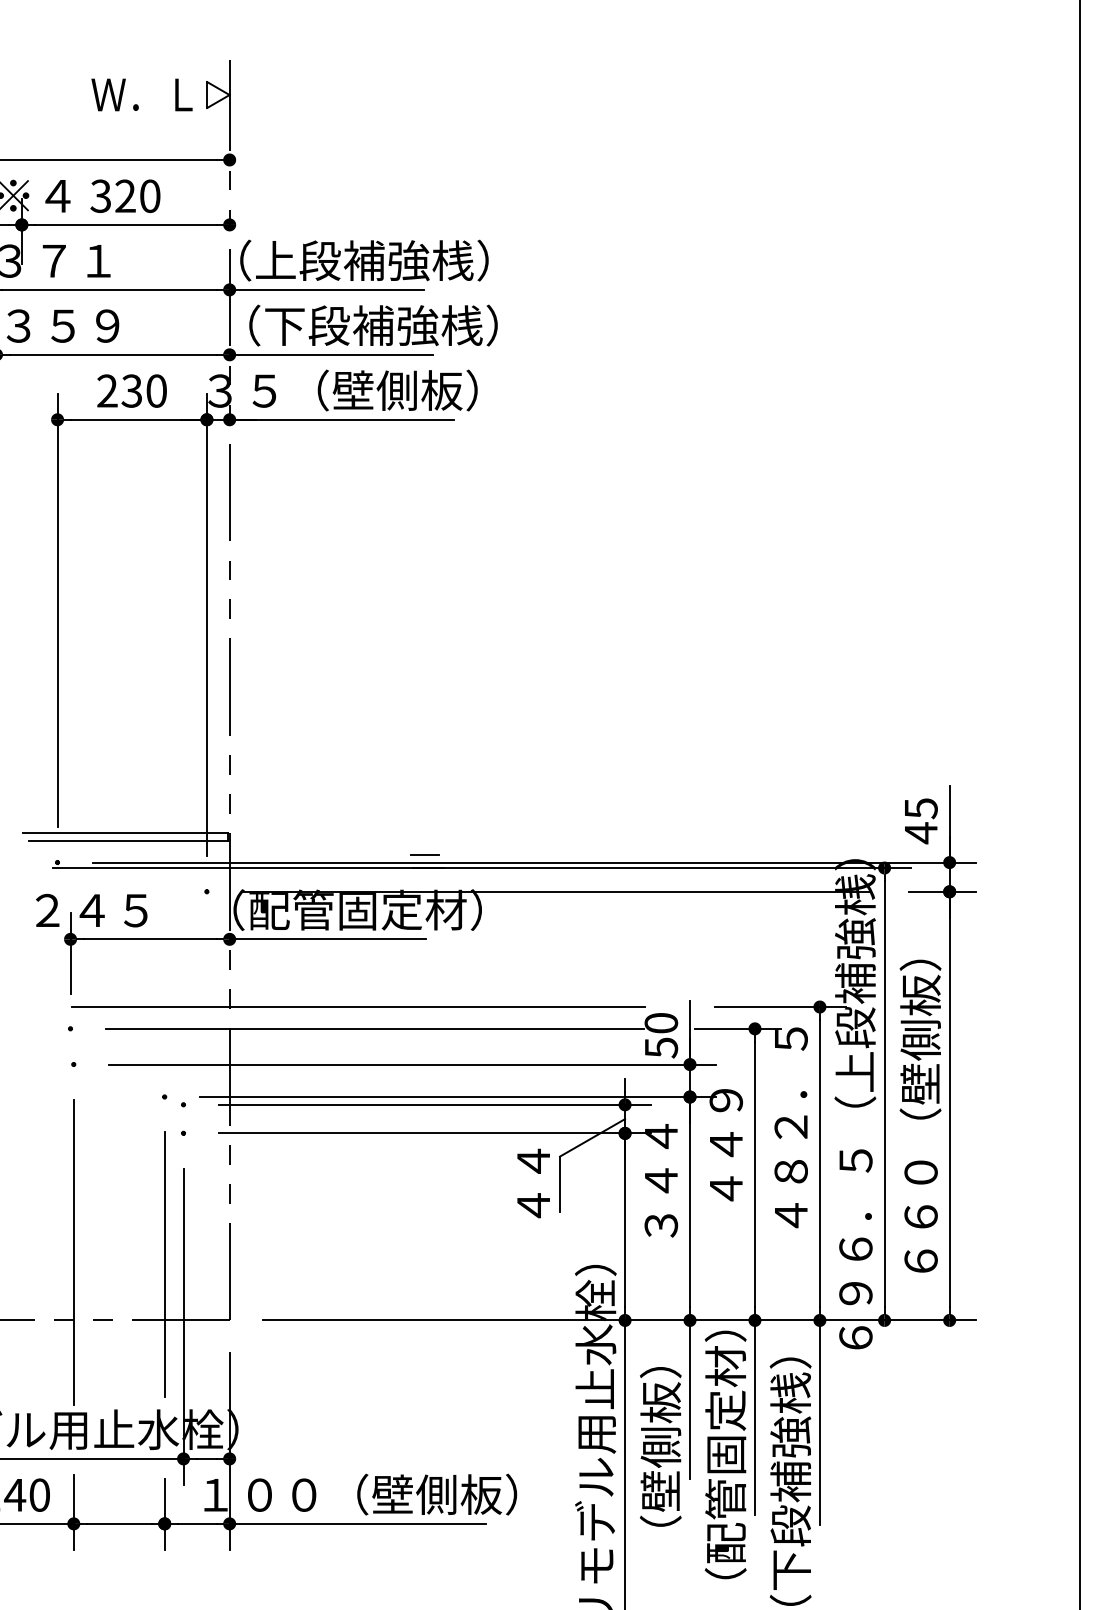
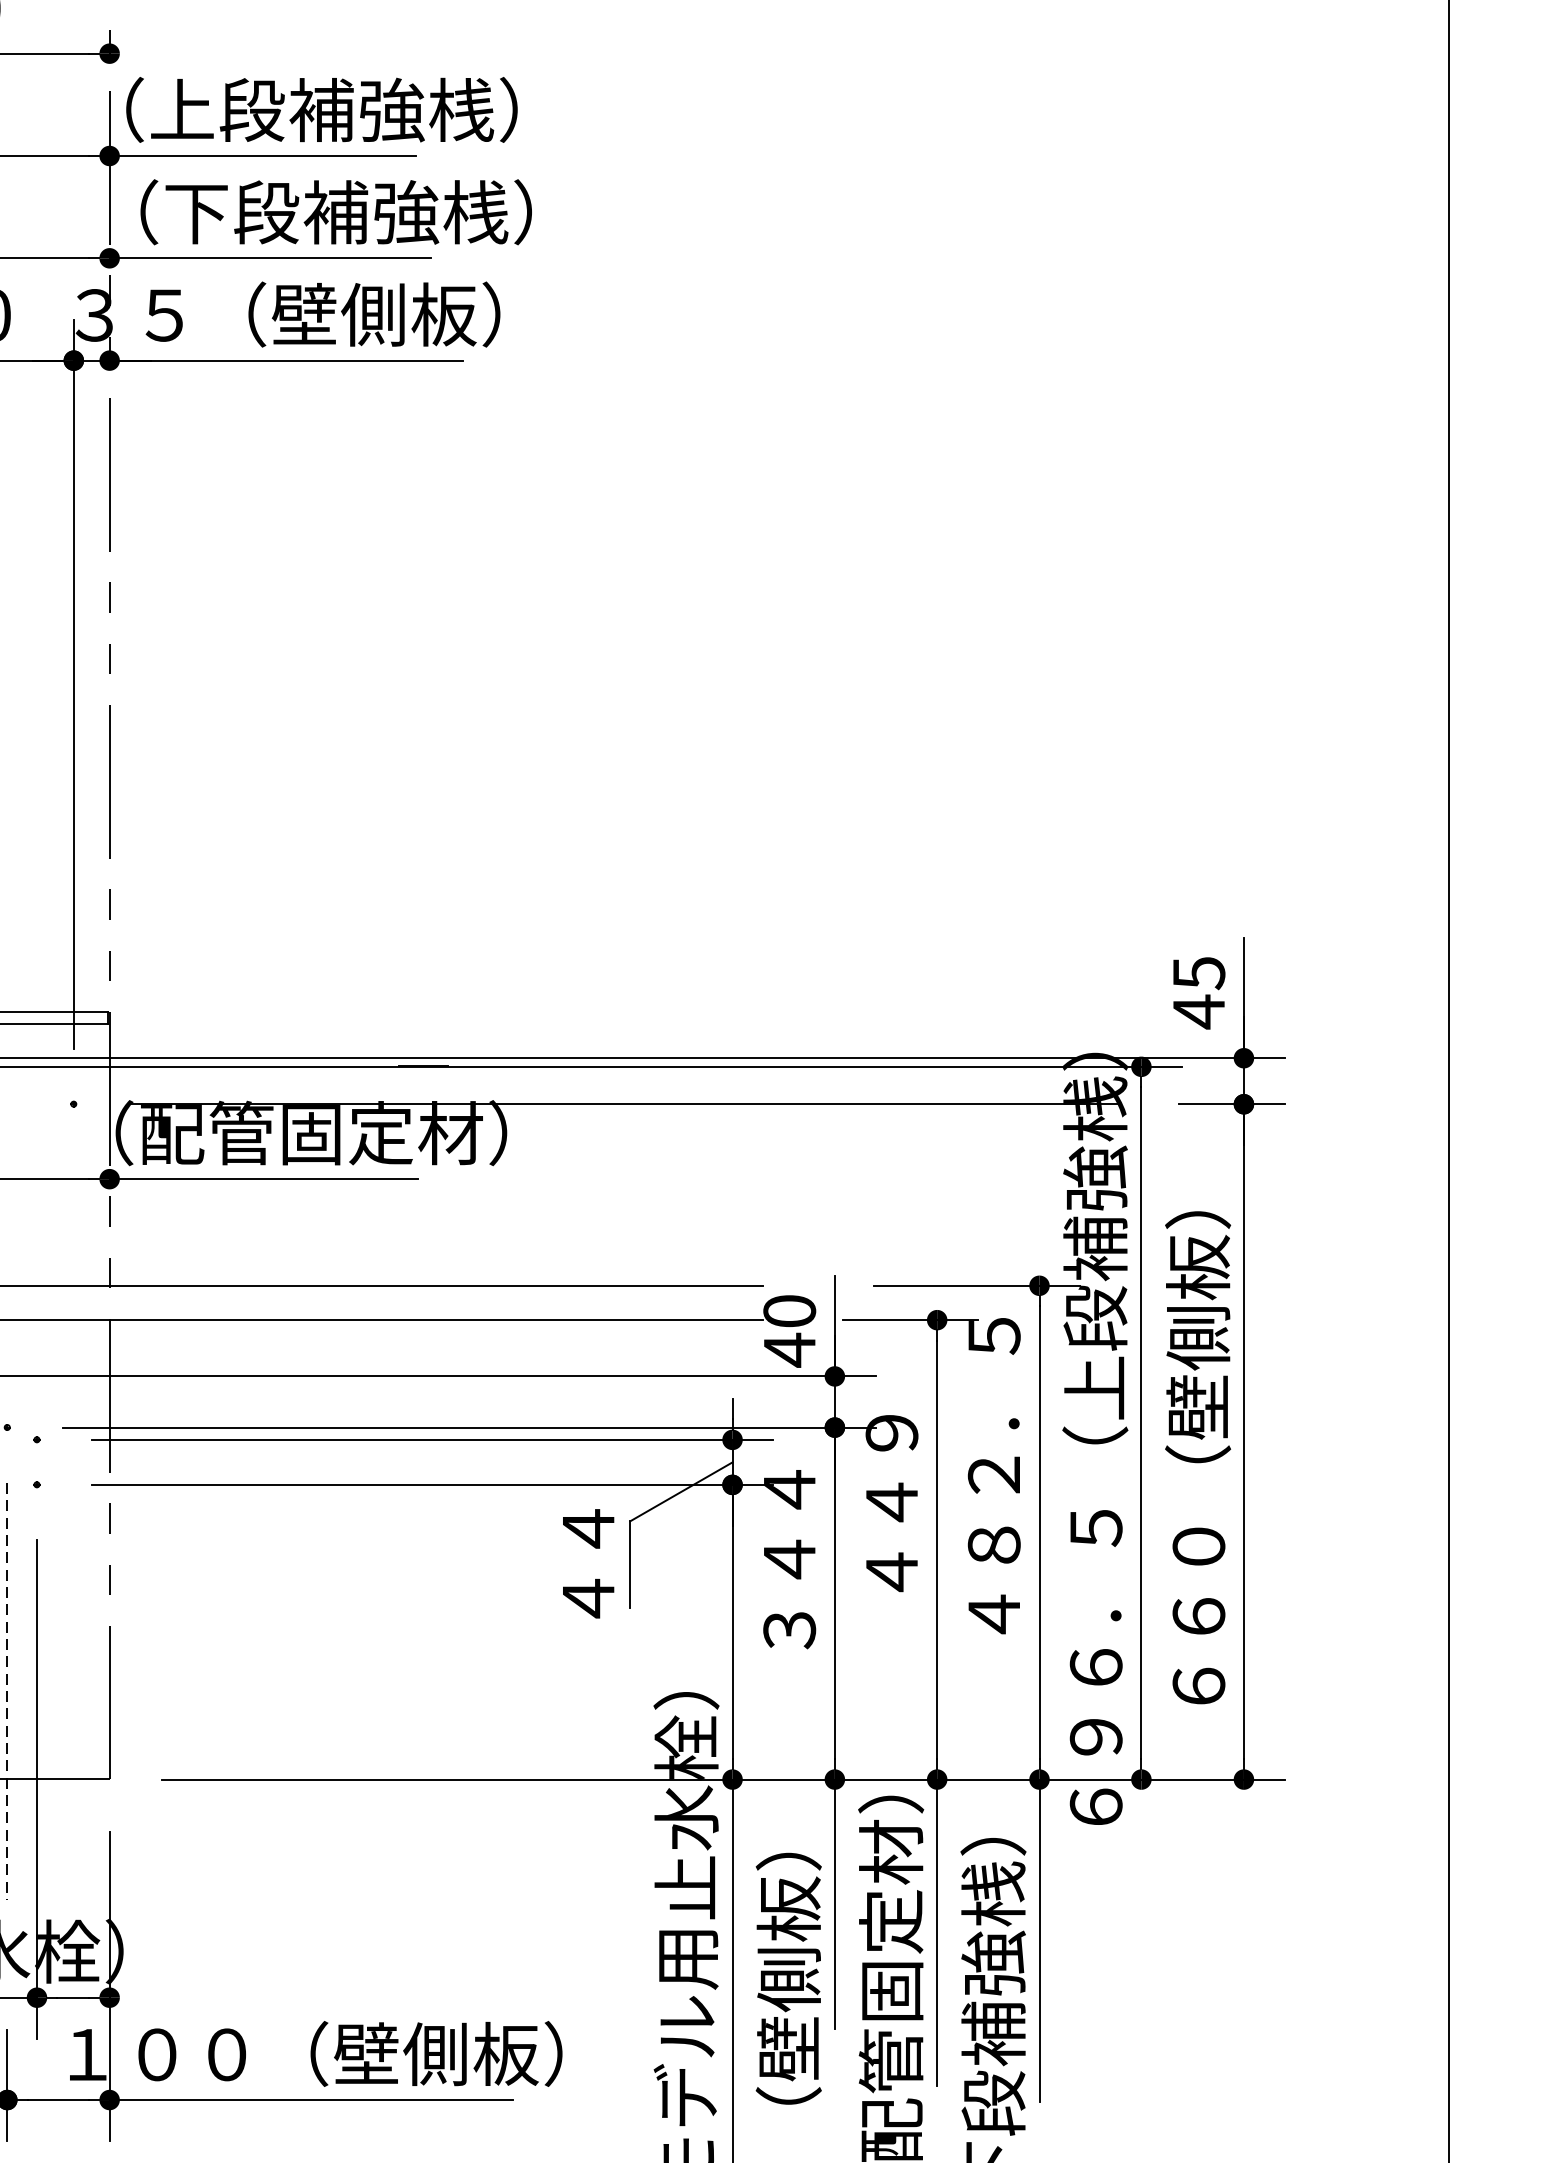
line: (424, 854) -> (416, 1045), removed
text: (661, 1047) -> (789, 1349), 50 -> 40
line: (164, 1264) -> (6, 1691), solid -> dashed

